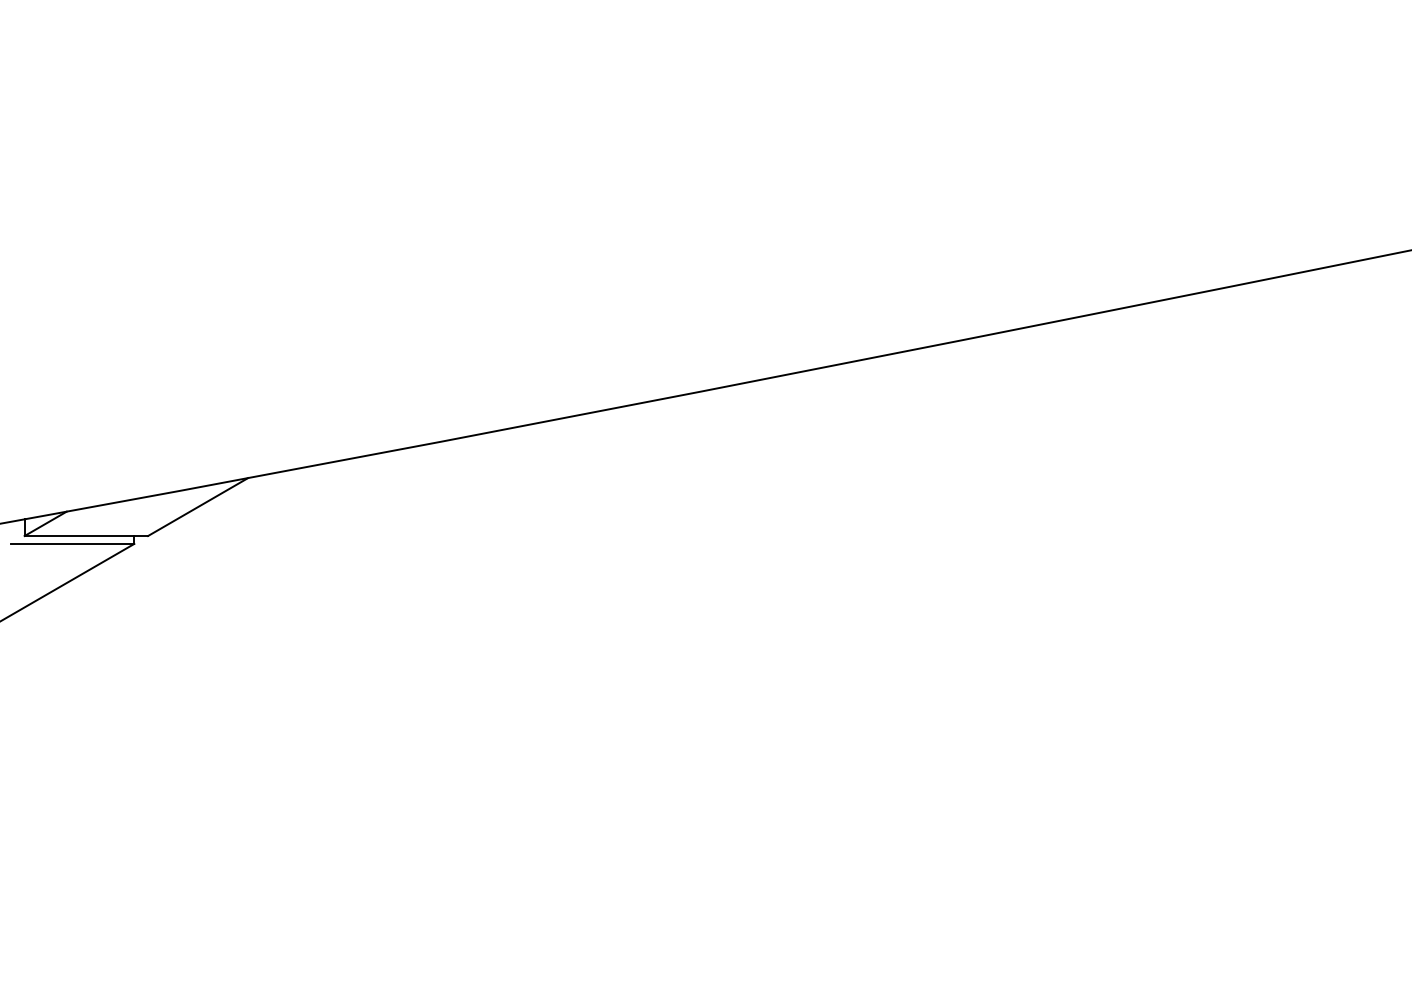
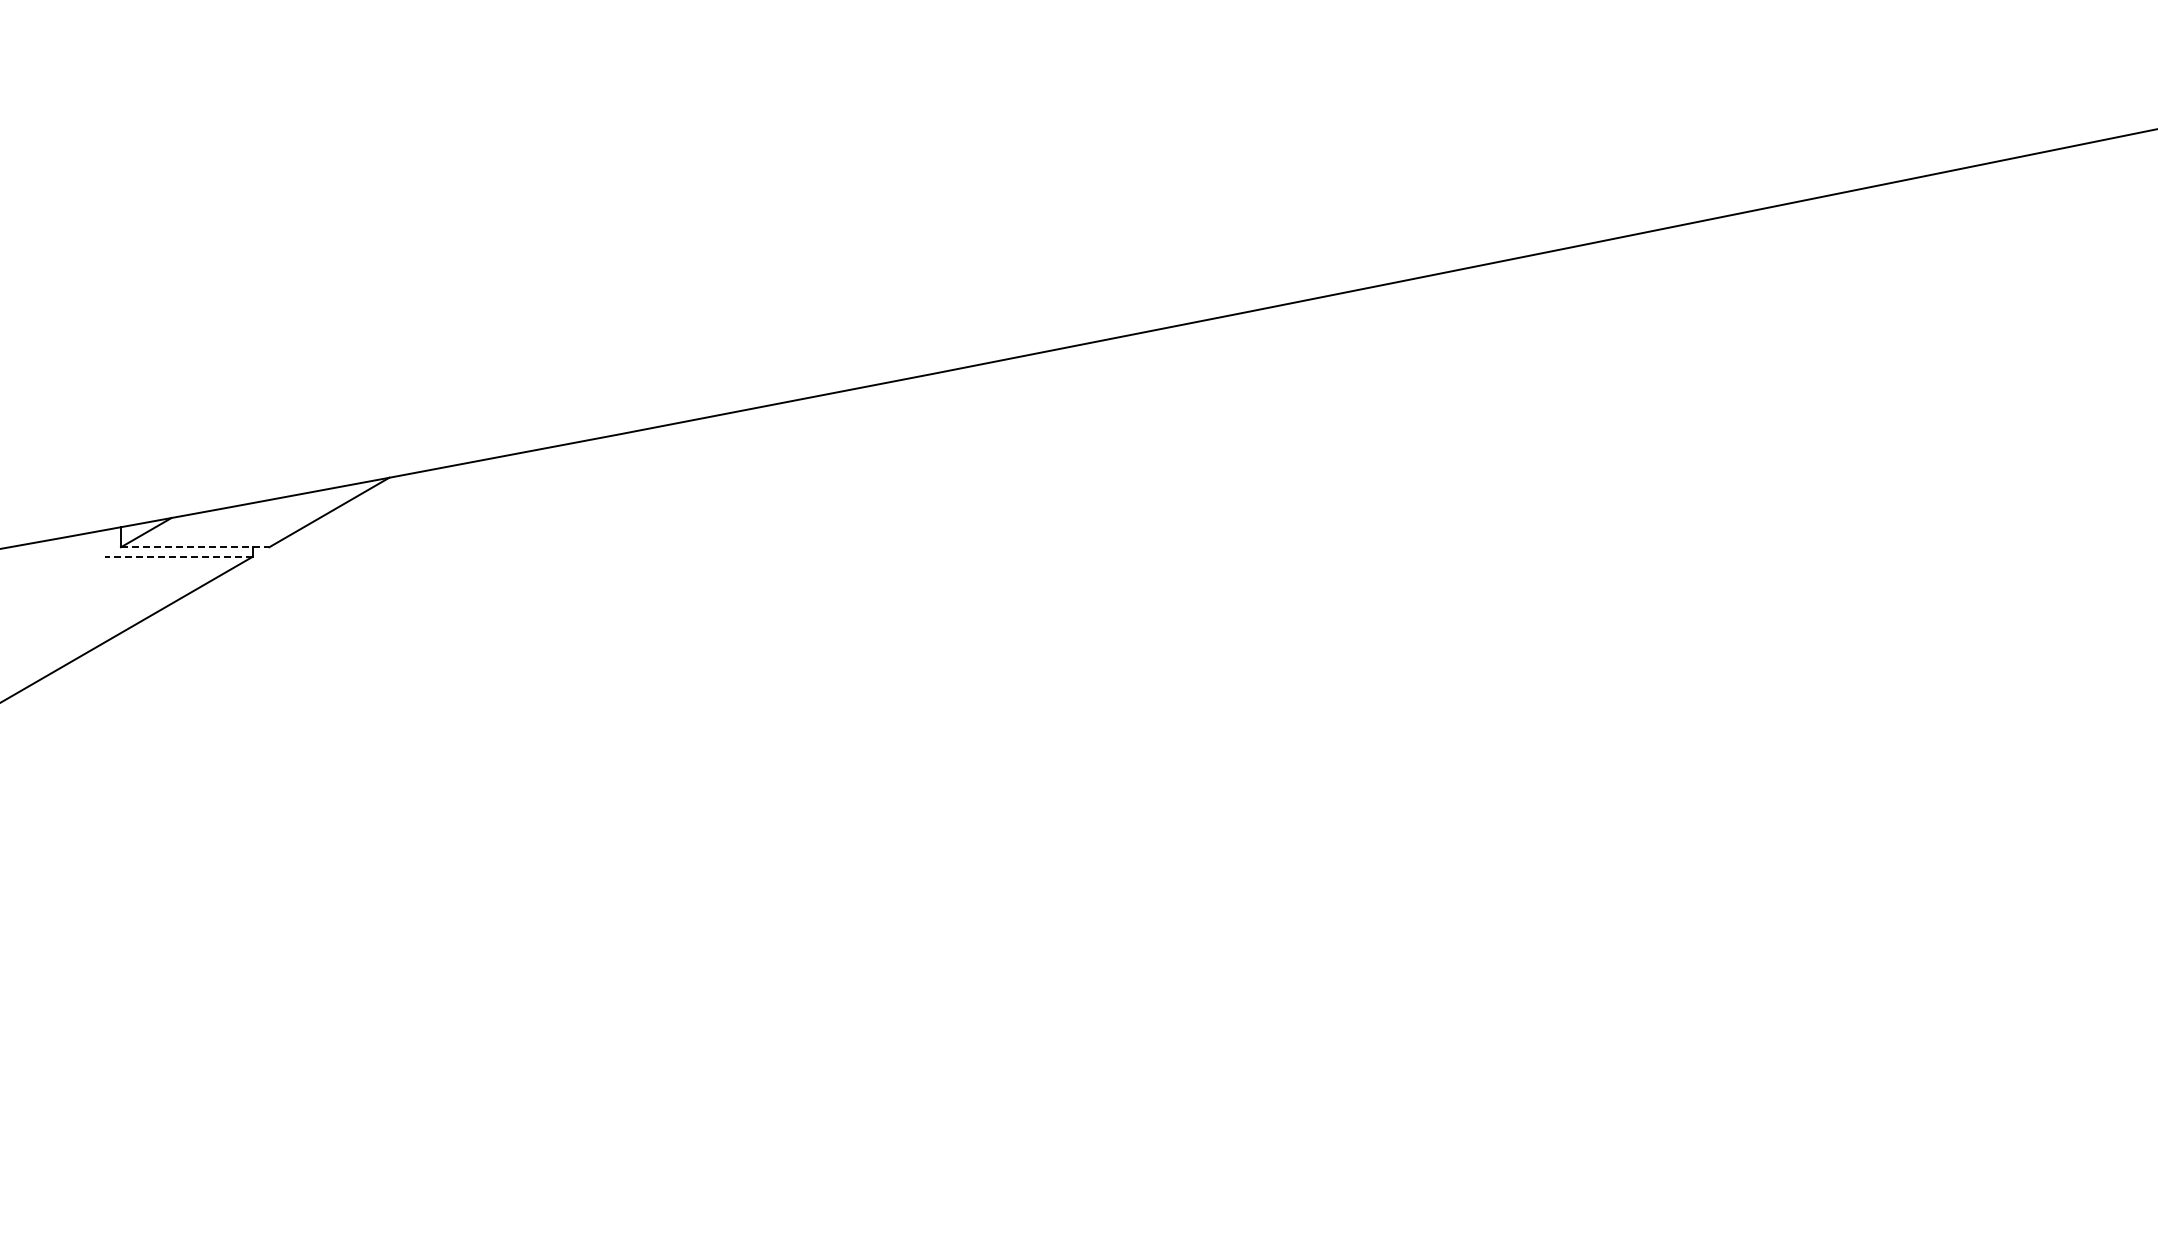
line: (86, 536) -> (195, 547), solid -> dashed
line: (72, 543) -> (178, 556), solid -> dashed

